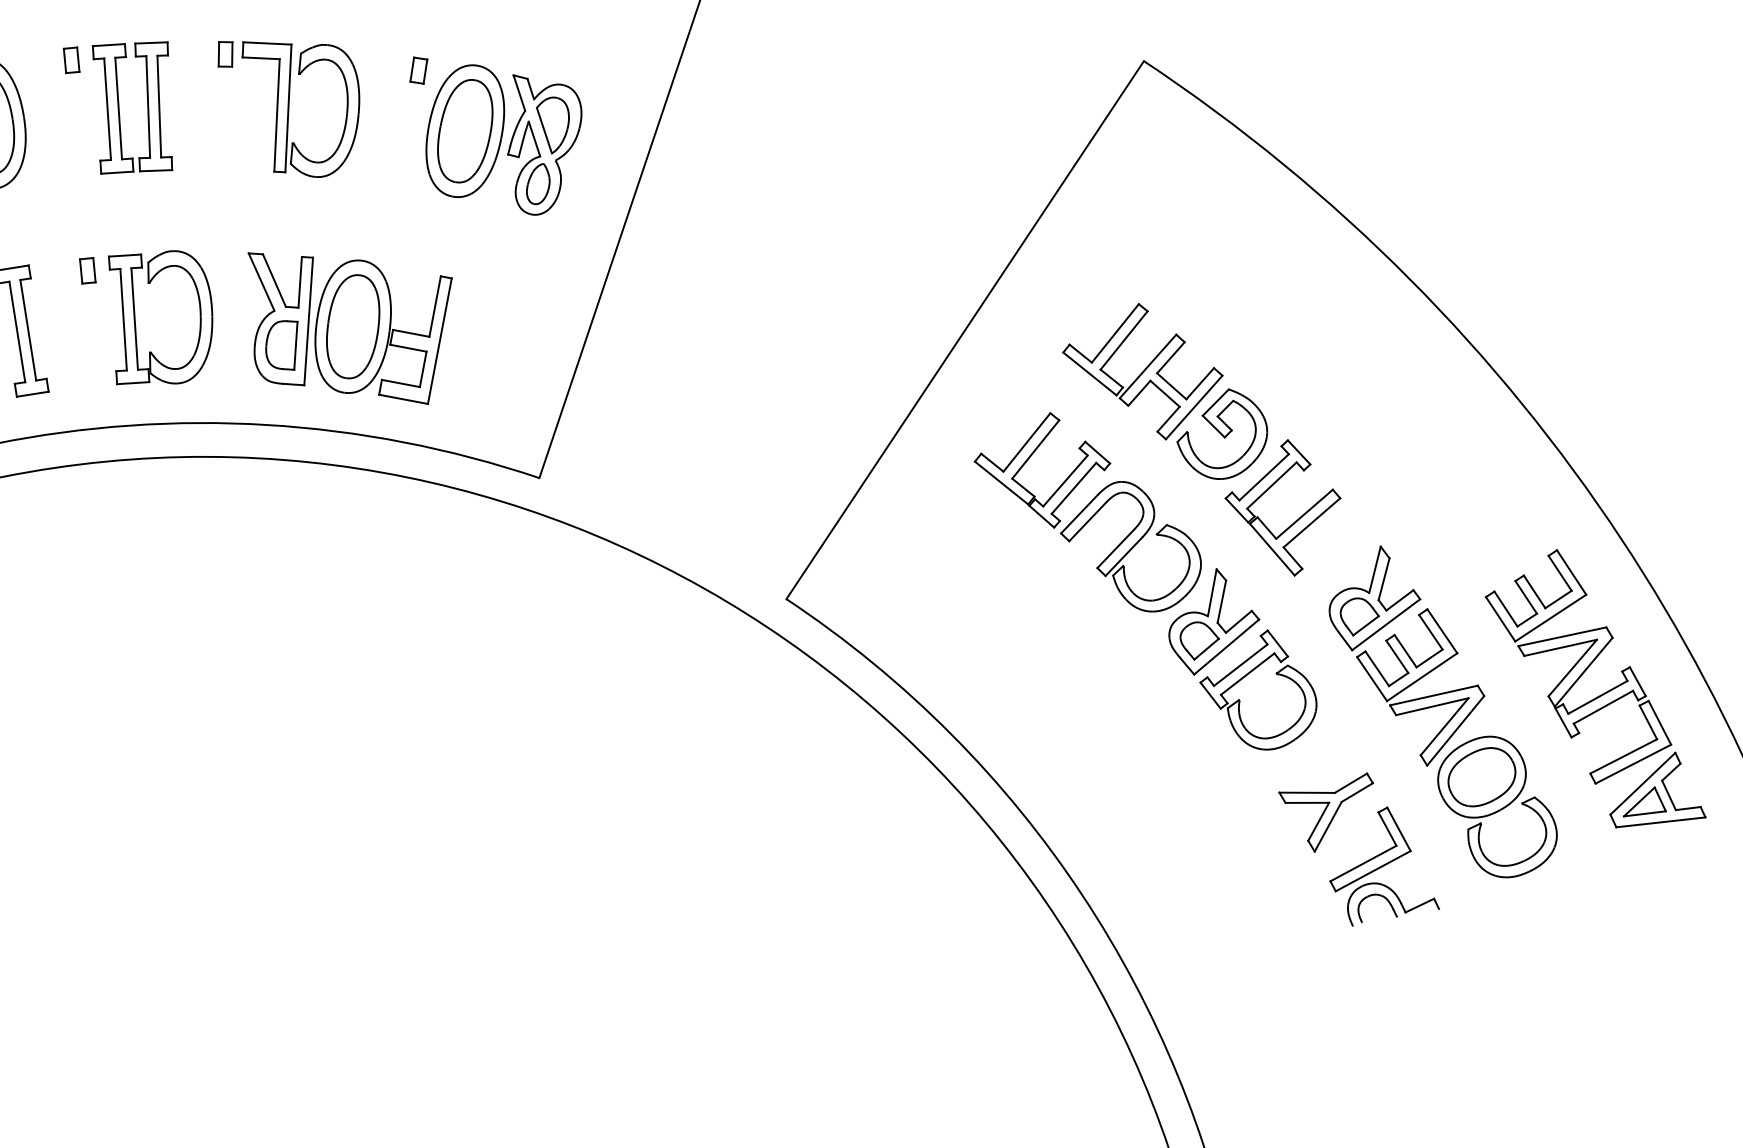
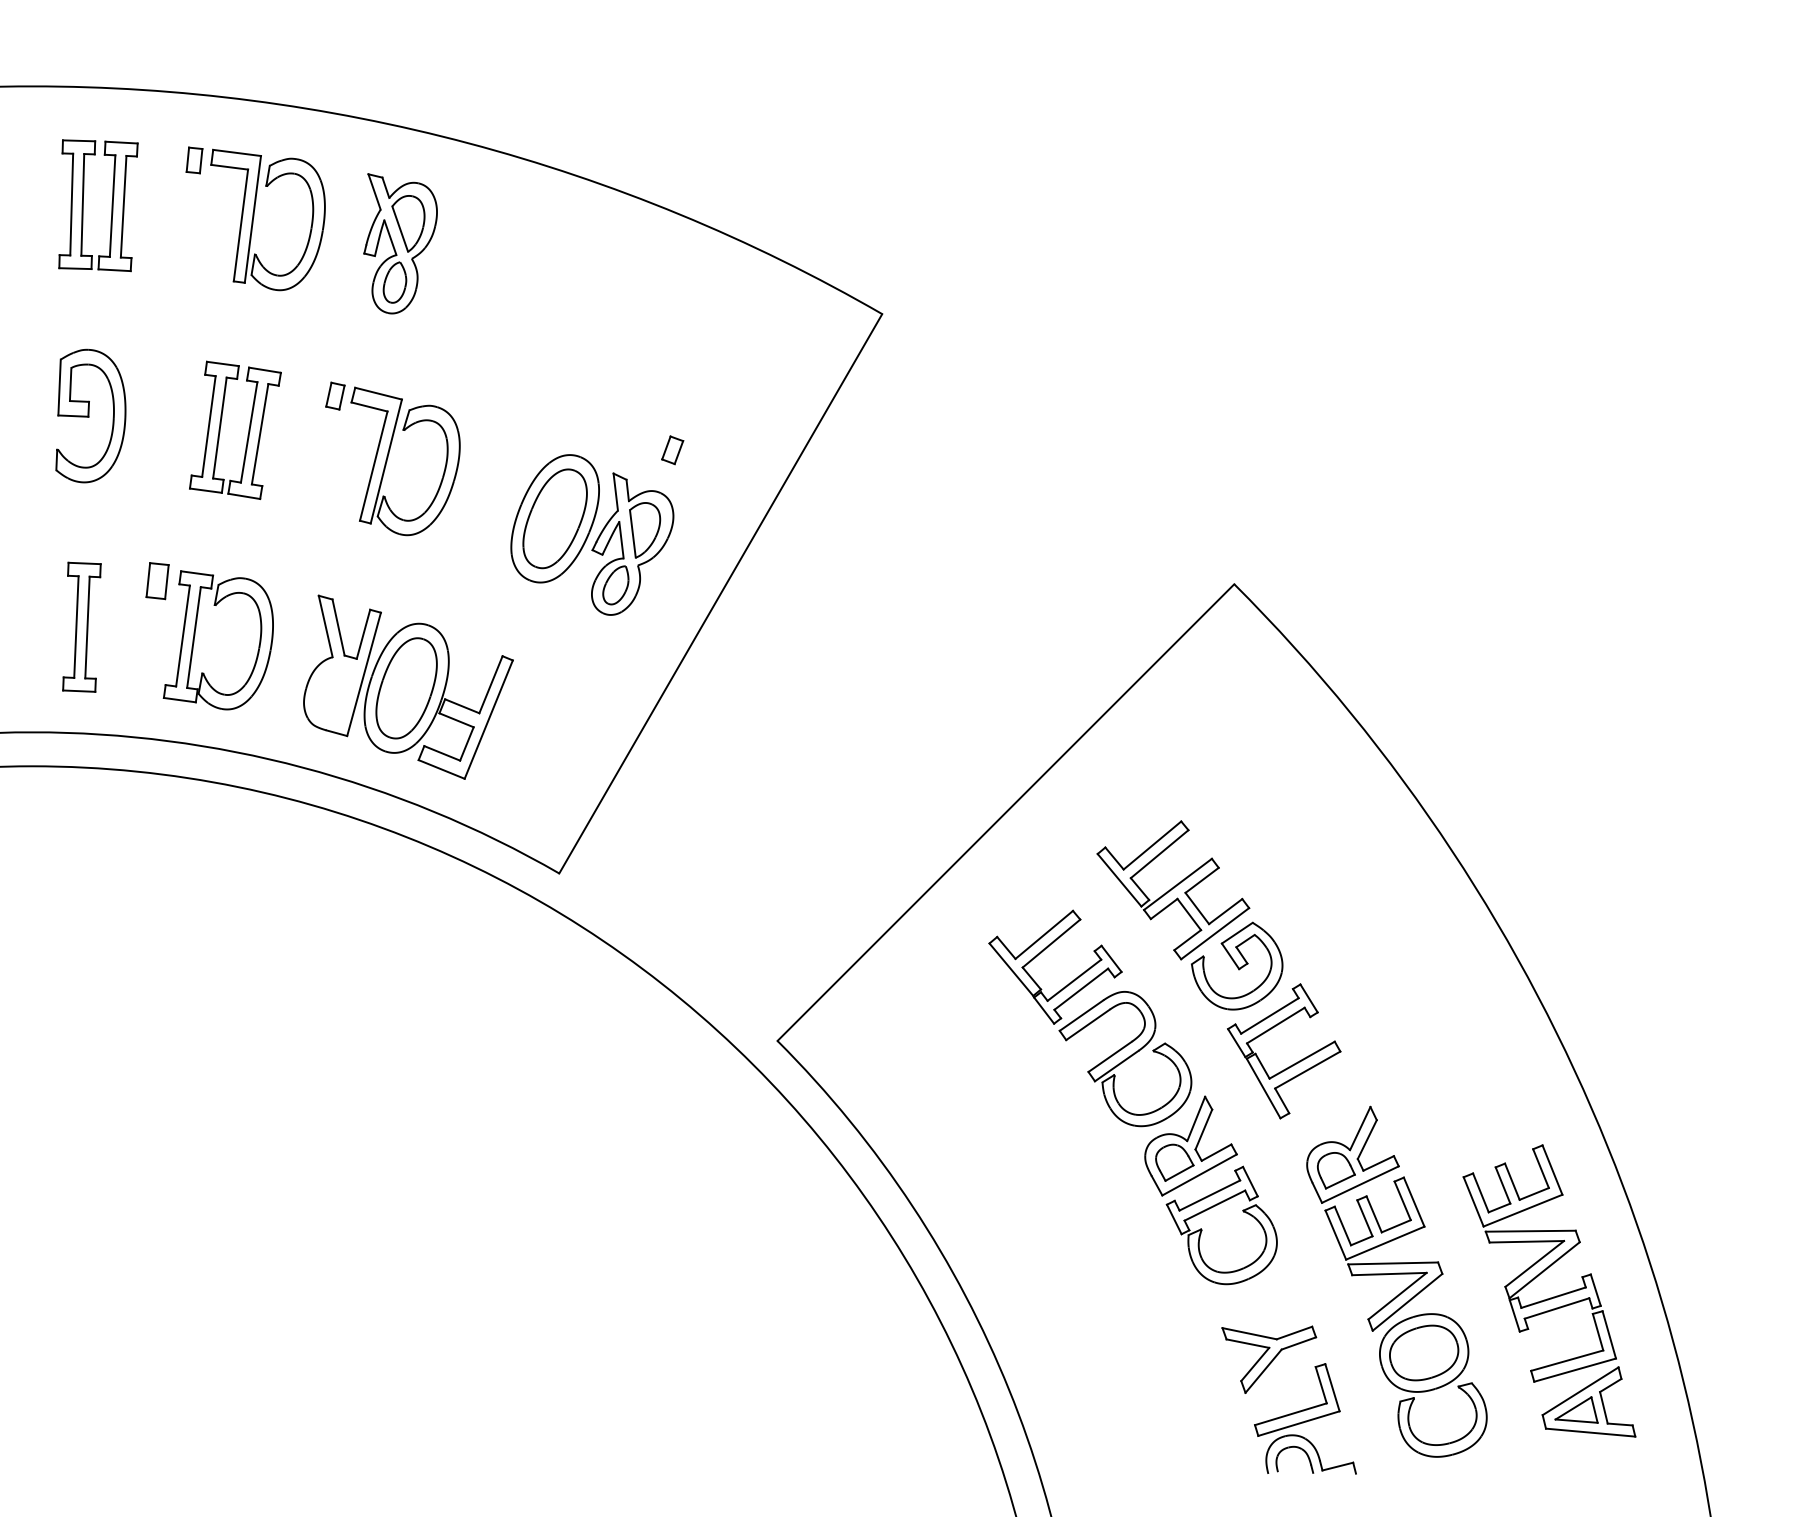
part: (71, 60) -> (183, 371), removed
part: (418, 70) -> (672, 450), moved
part: (87, 270) -> (157, 580), size x1.4
part: (283, 346) -> (334, 693), removed

